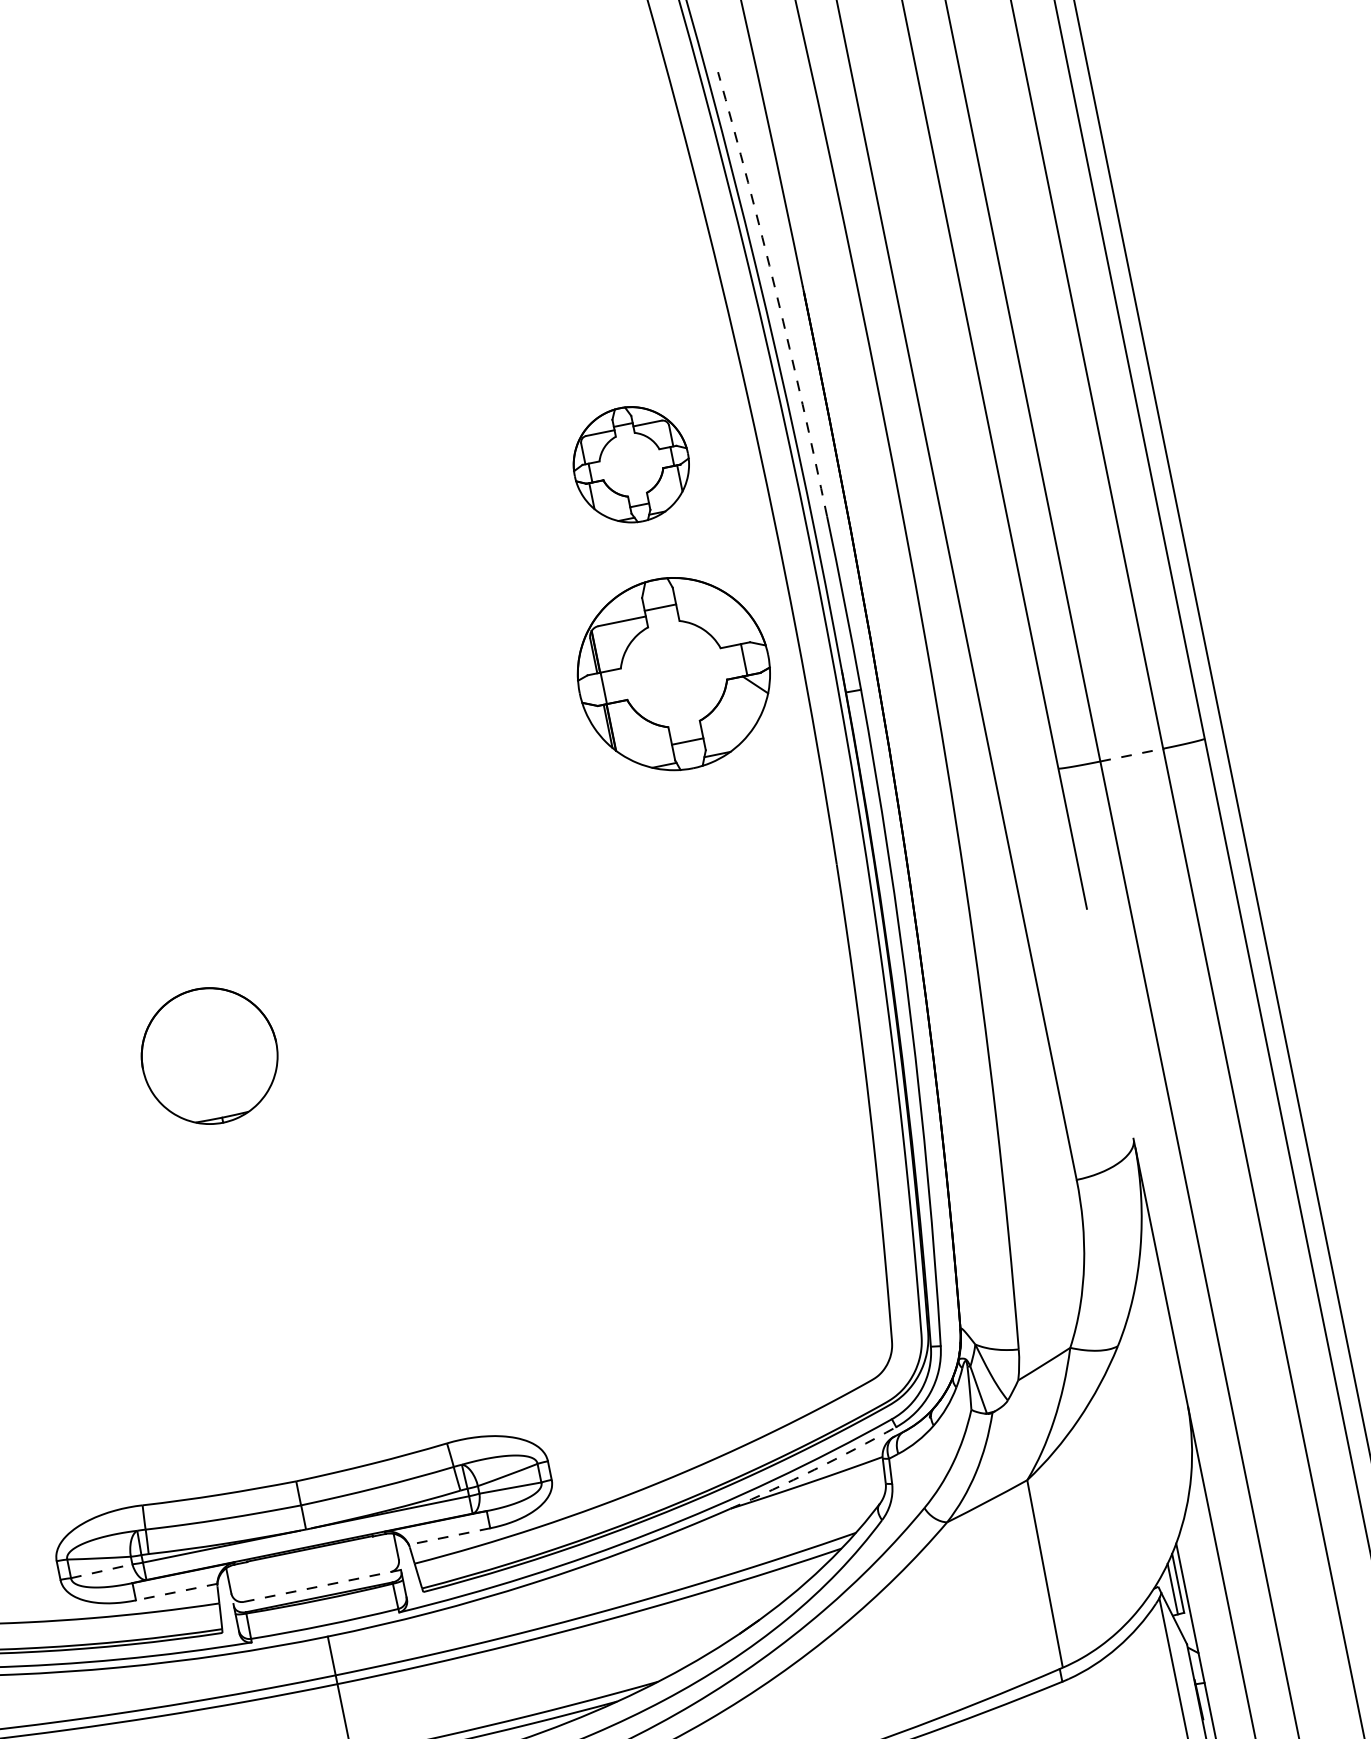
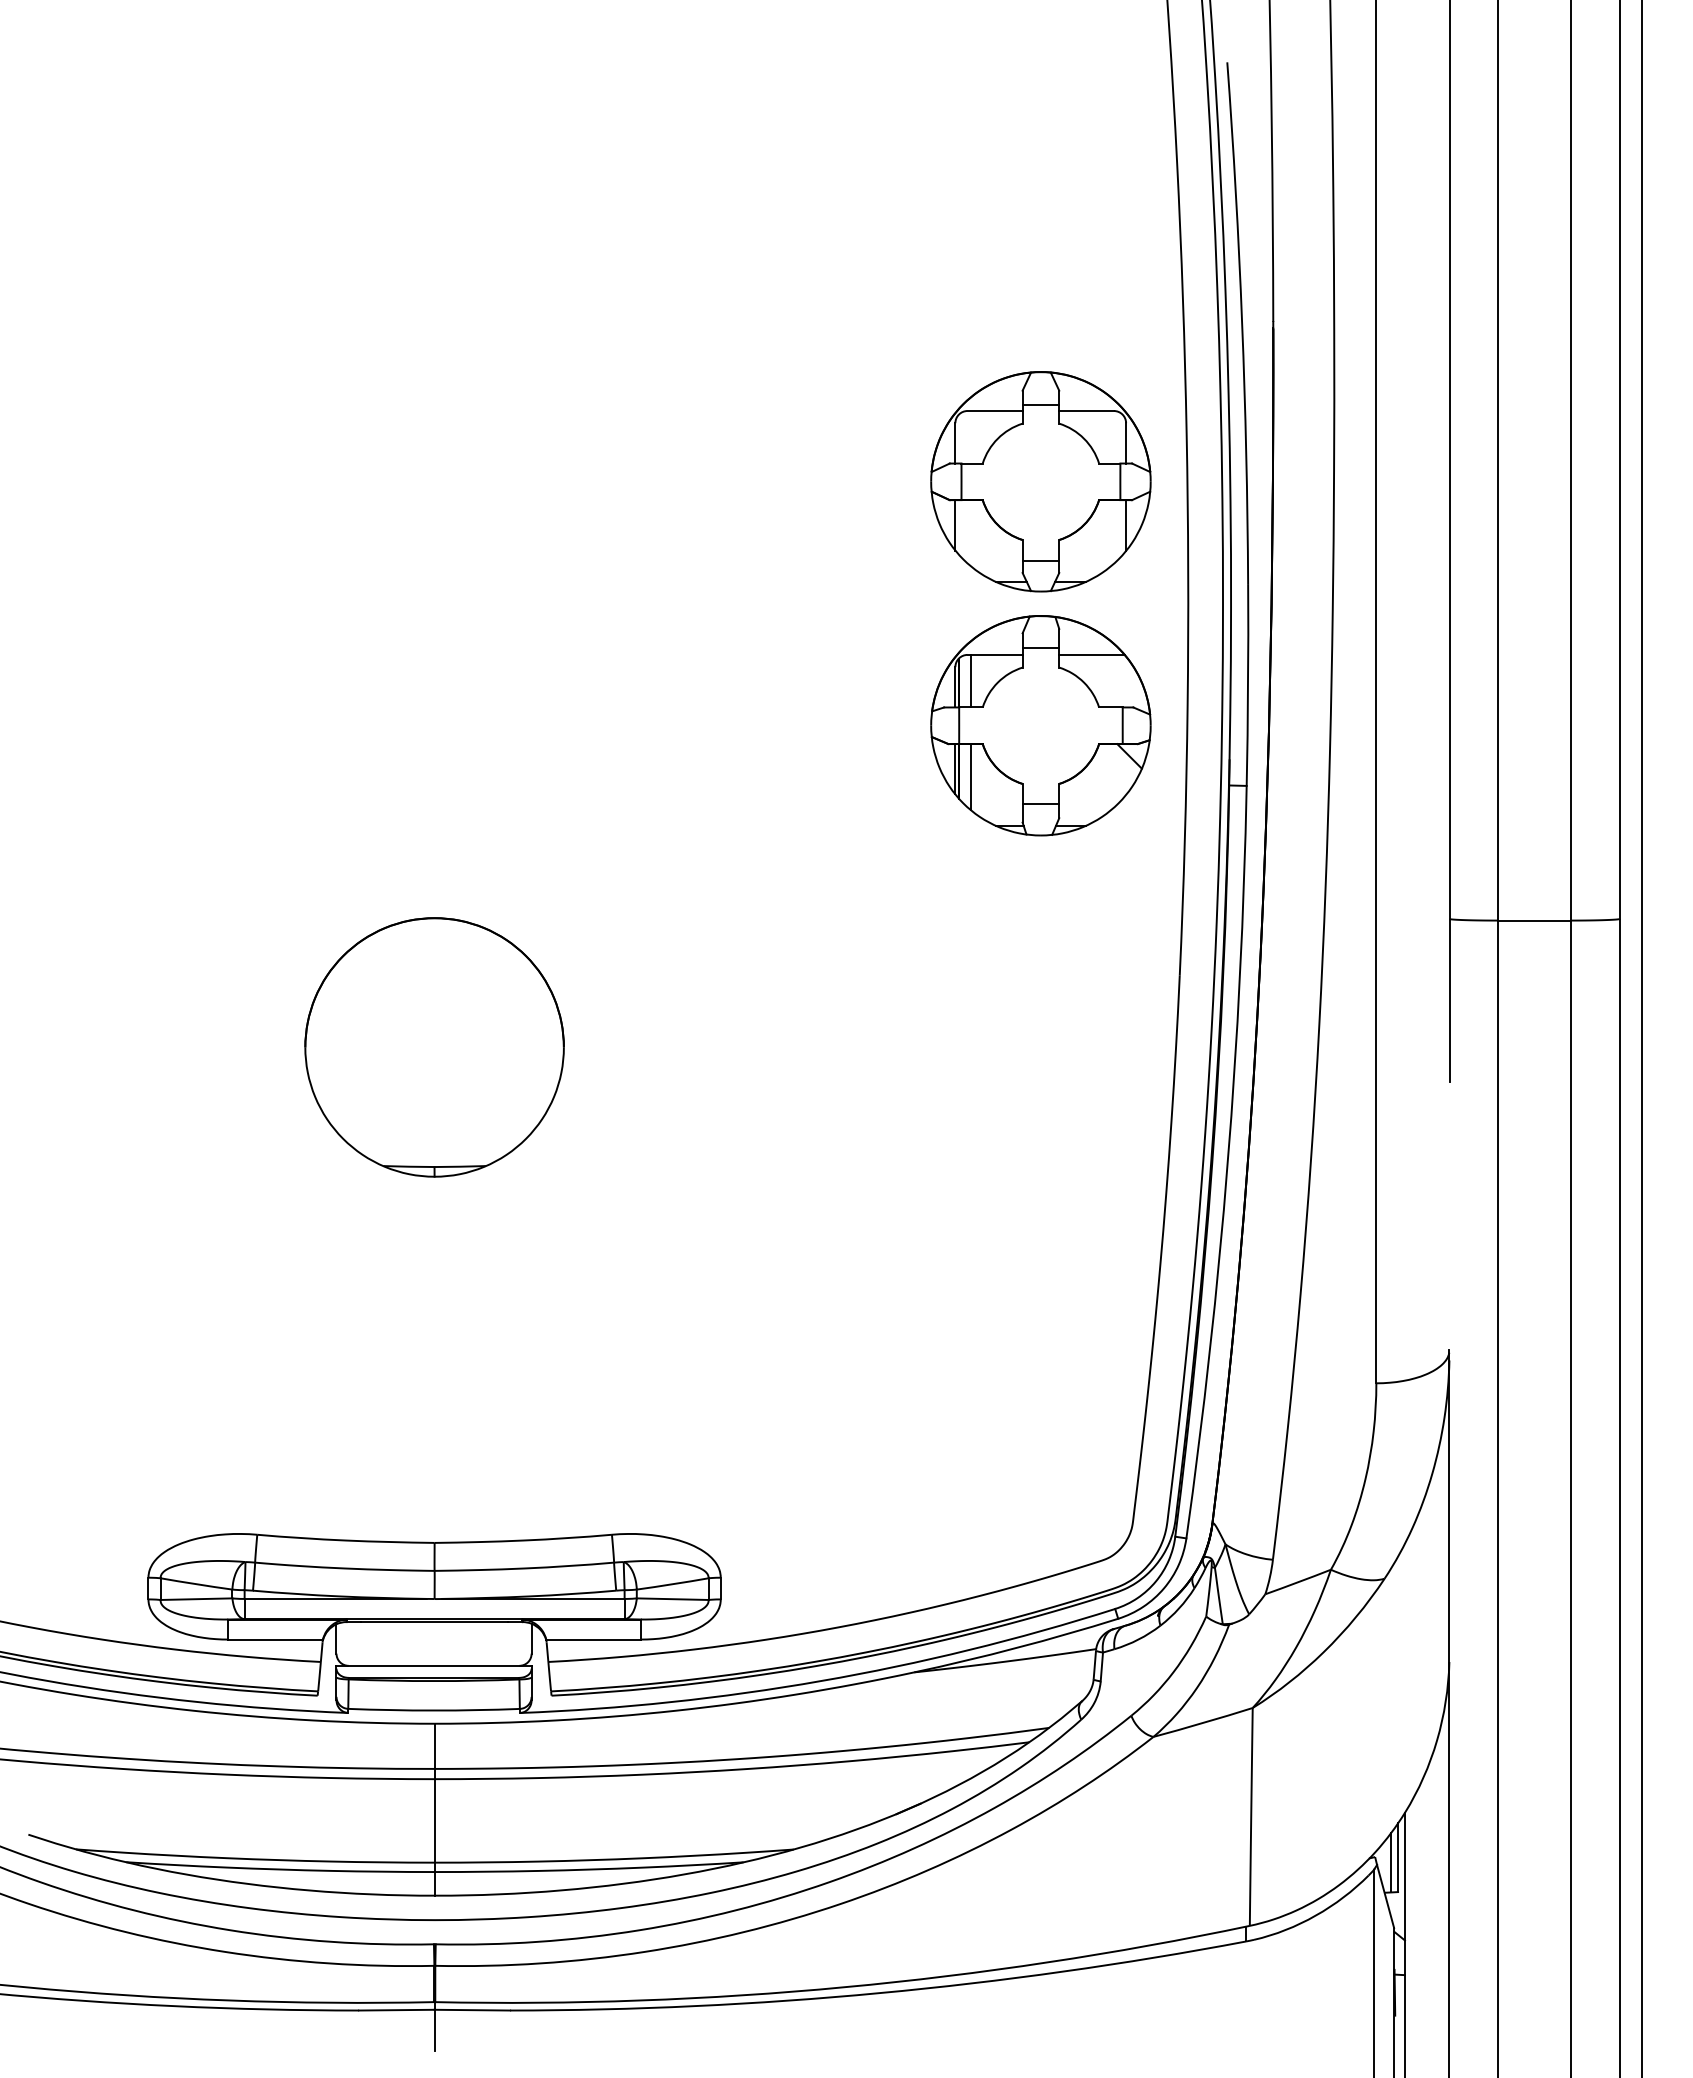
arc: (776, 293) -> (1242, 323), dashed -> solid
part: (630, 464) -> (1040, 481), size x1.67
line: (704, 604) -> (1091, 654), added
line: (605, 647) -> (970, 680), added
line: (622, 730) -> (970, 777), added
line: (1131, 755) -> (1534, 920), dashed -> solid
part: (209, 1056) -> (434, 1047), size x1.67
arc: (813, 1469) -> (1016, 1647), dashed -> solid
line: (449, 1536) -> (593, 1639), dashed -> solid
line: (101, 1571) -> (196, 1599), dashed -> solid
line: (317, 1586) -> (434, 1665), dashed -> solid
line: (176, 1592) -> (275, 1639), dashed -> solid

